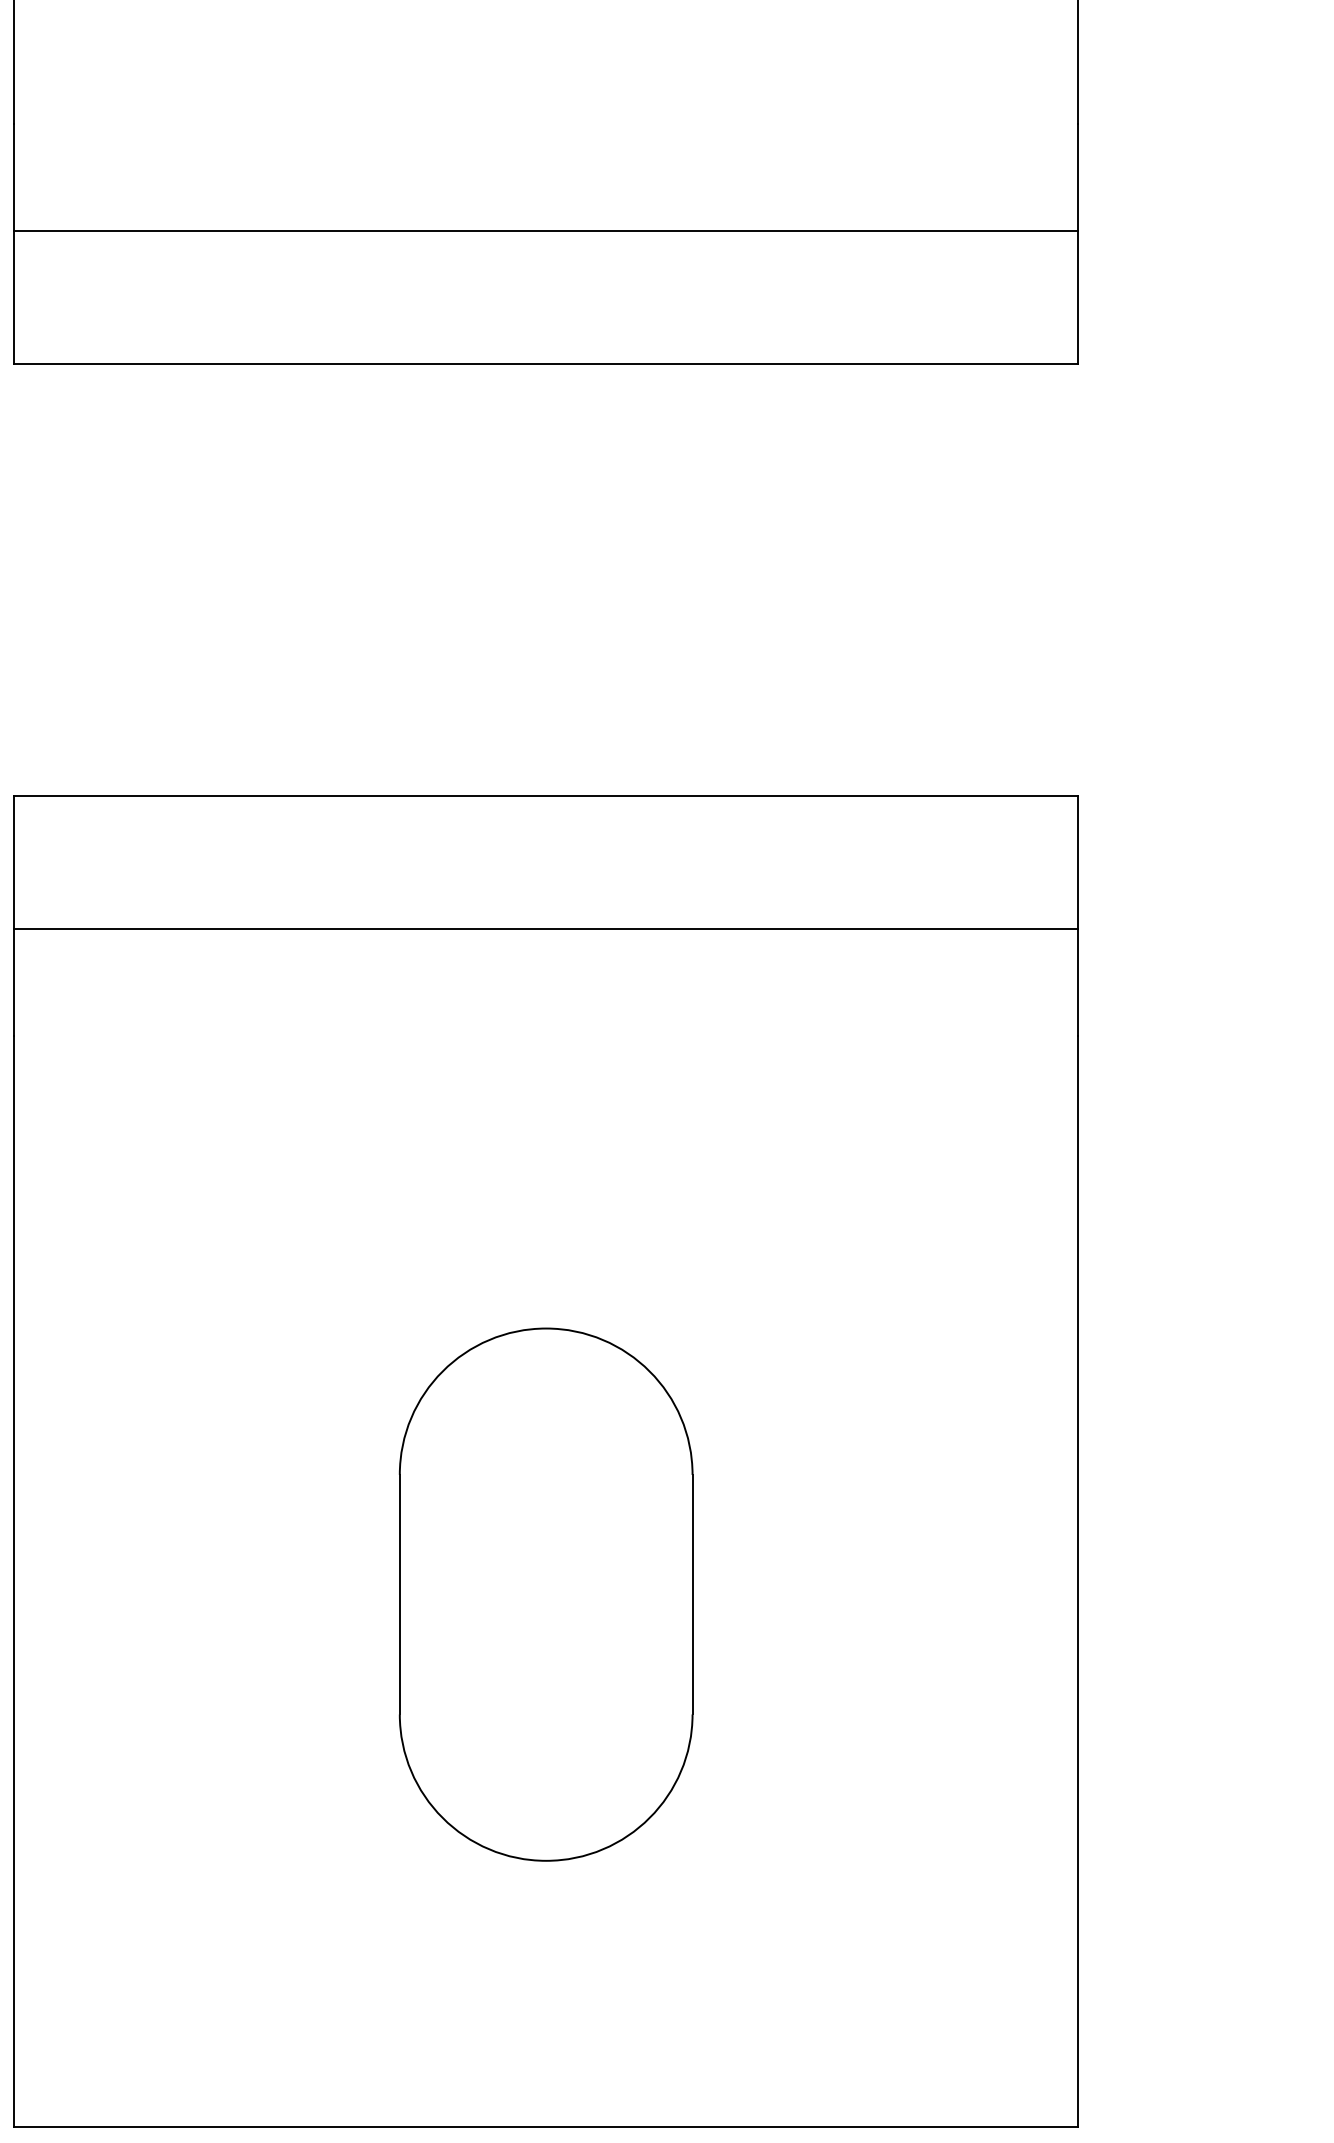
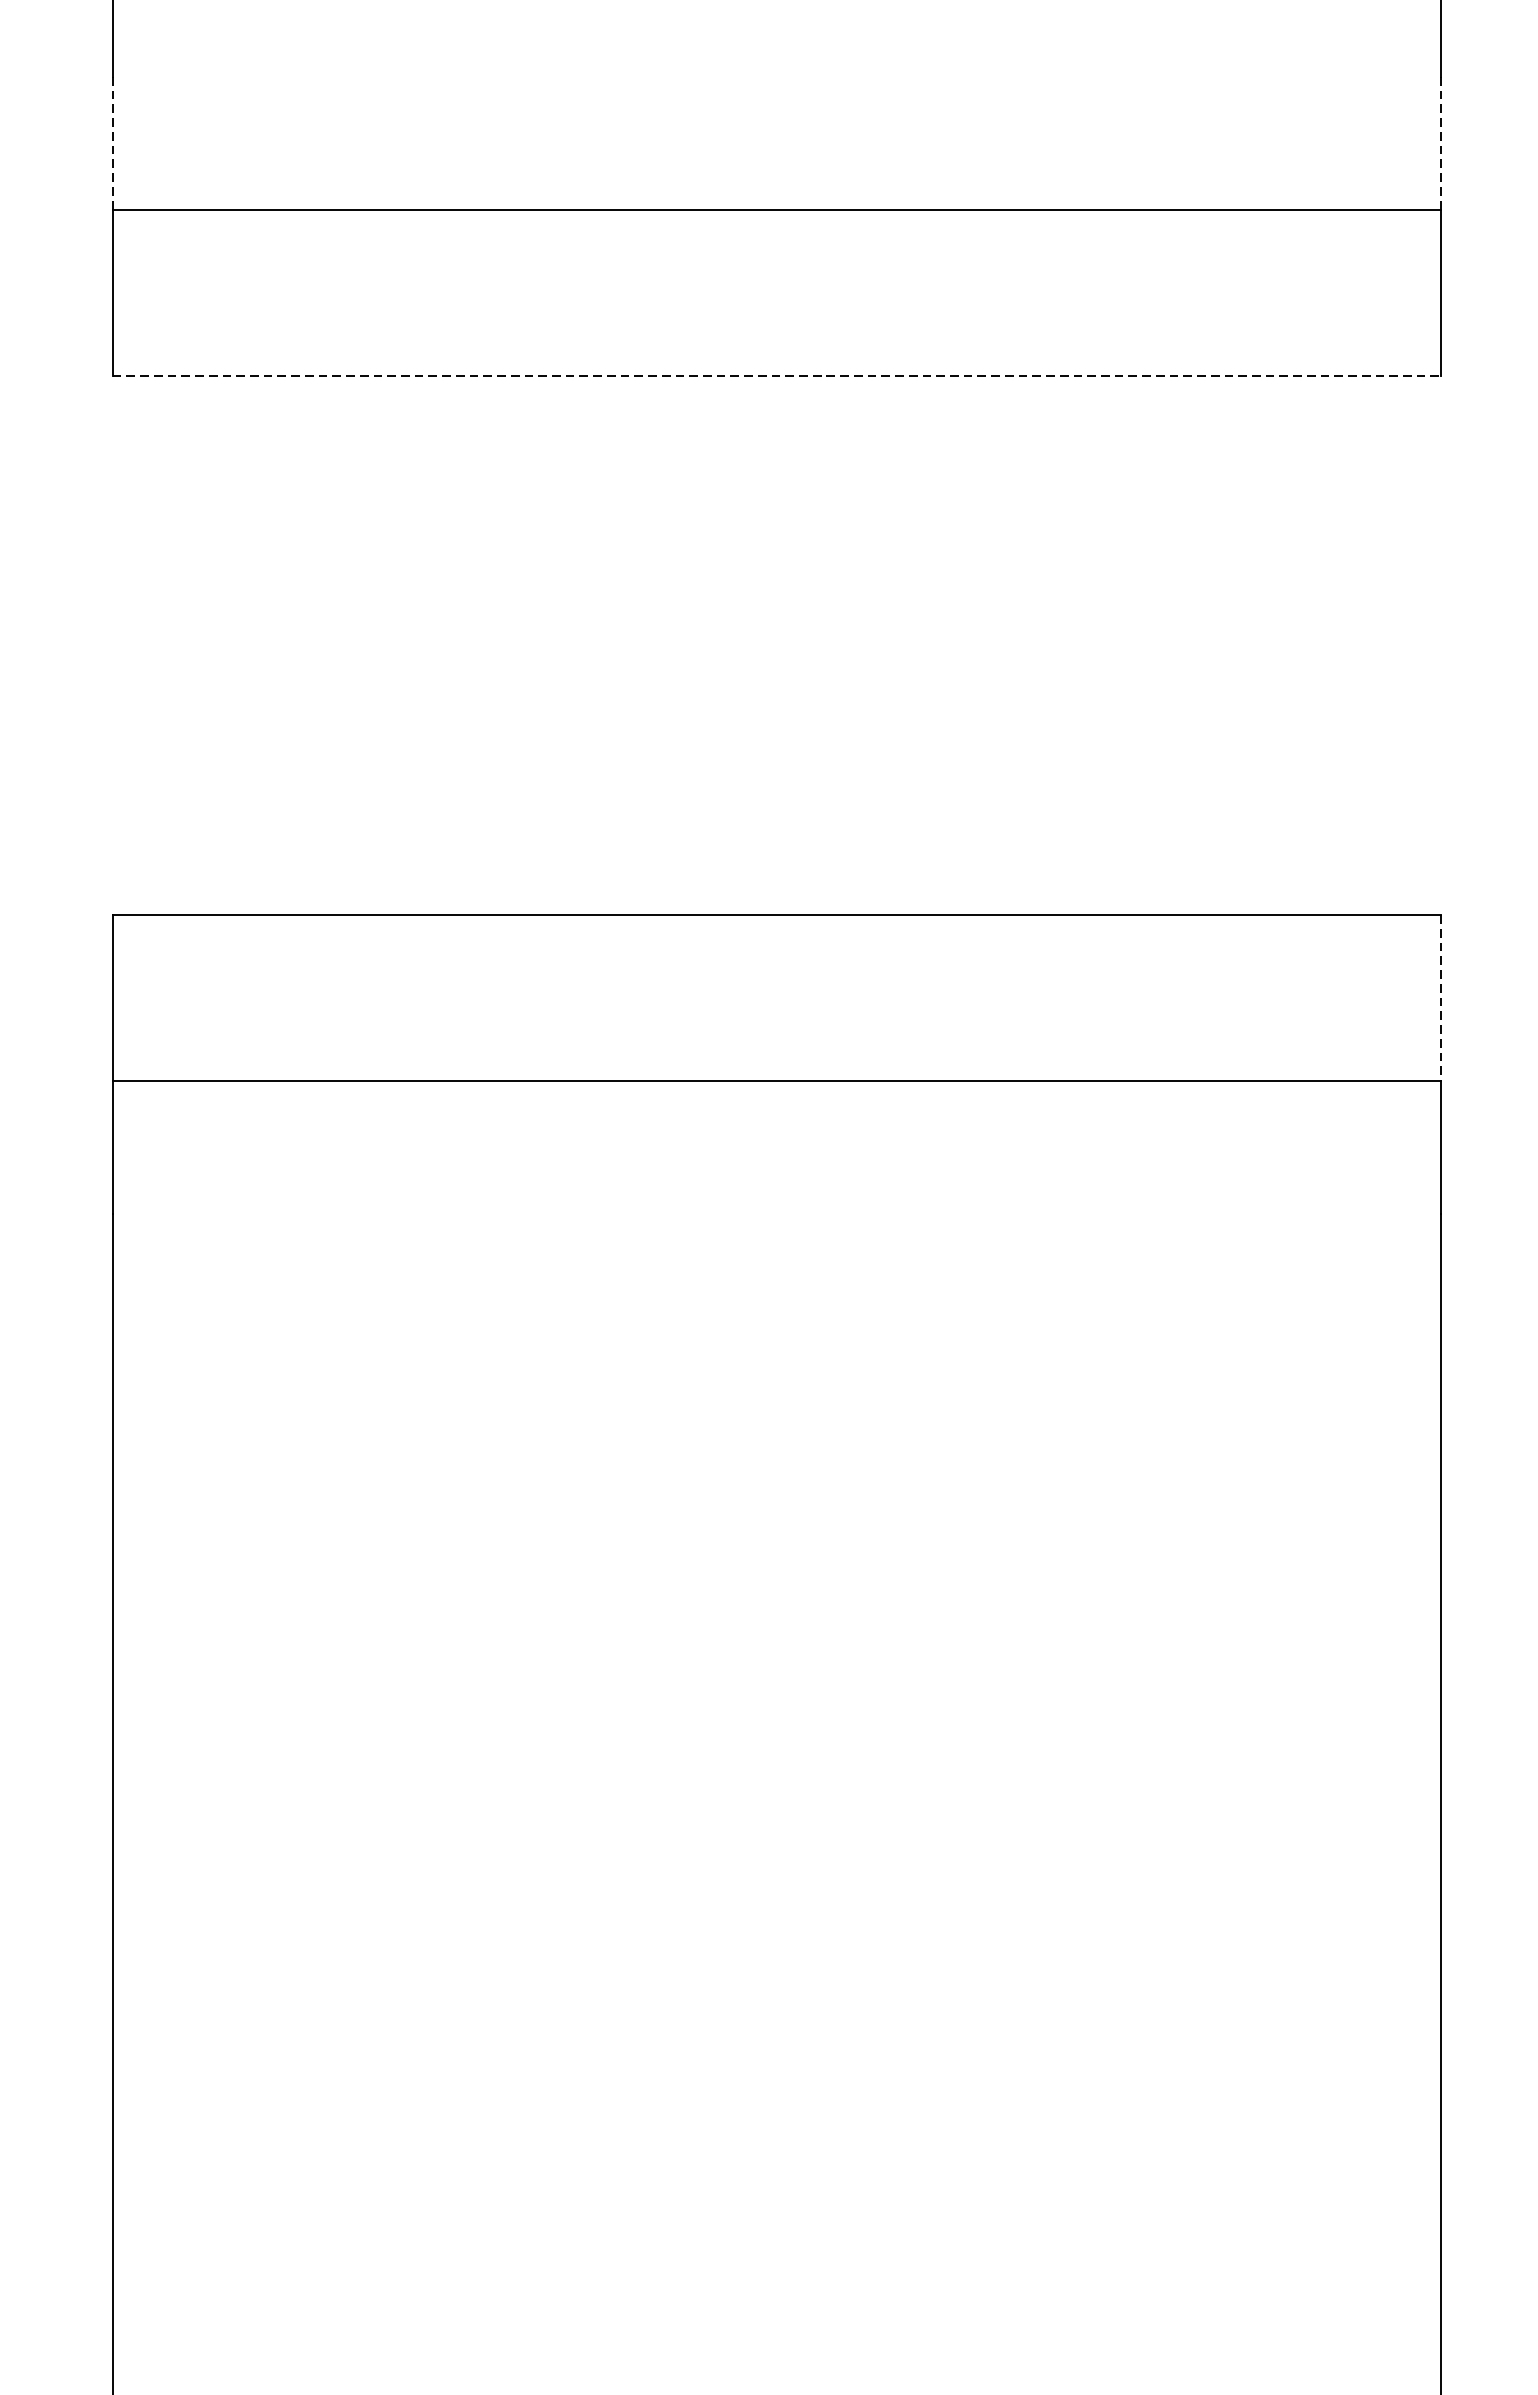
line: (13, 178) -> (112, 144), solid -> dashed
line: (1078, 178) -> (1441, 144), solid -> dashed
line: (546, 364) -> (777, 376), solid -> dashed
line: (1078, 862) -> (1441, 997), solid -> dashed
part: (545, 1594) -> (776, 1911), removed

